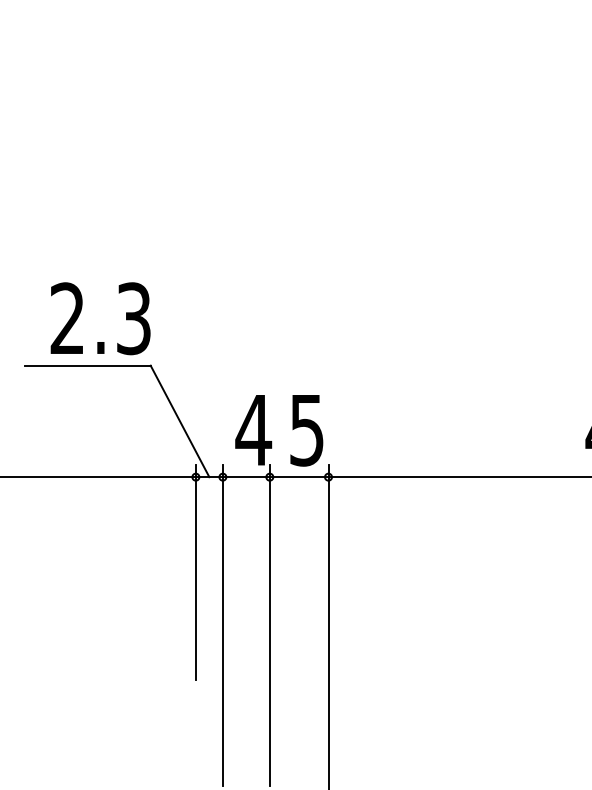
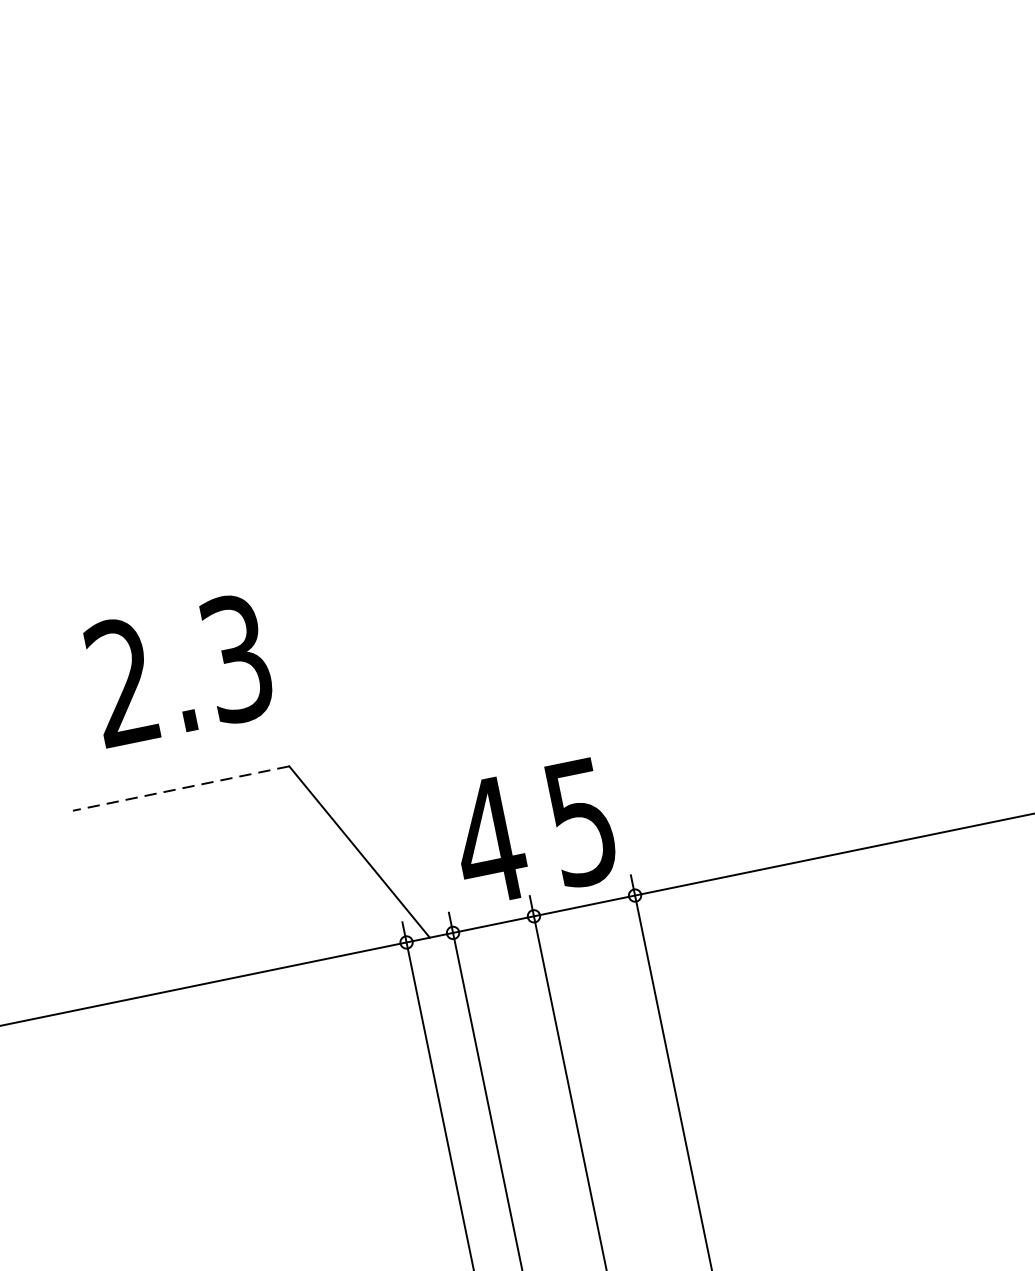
text: (100, 318) -> (179, 670), moved
line: (87, 365) -> (180, 788), solid -> dashed

